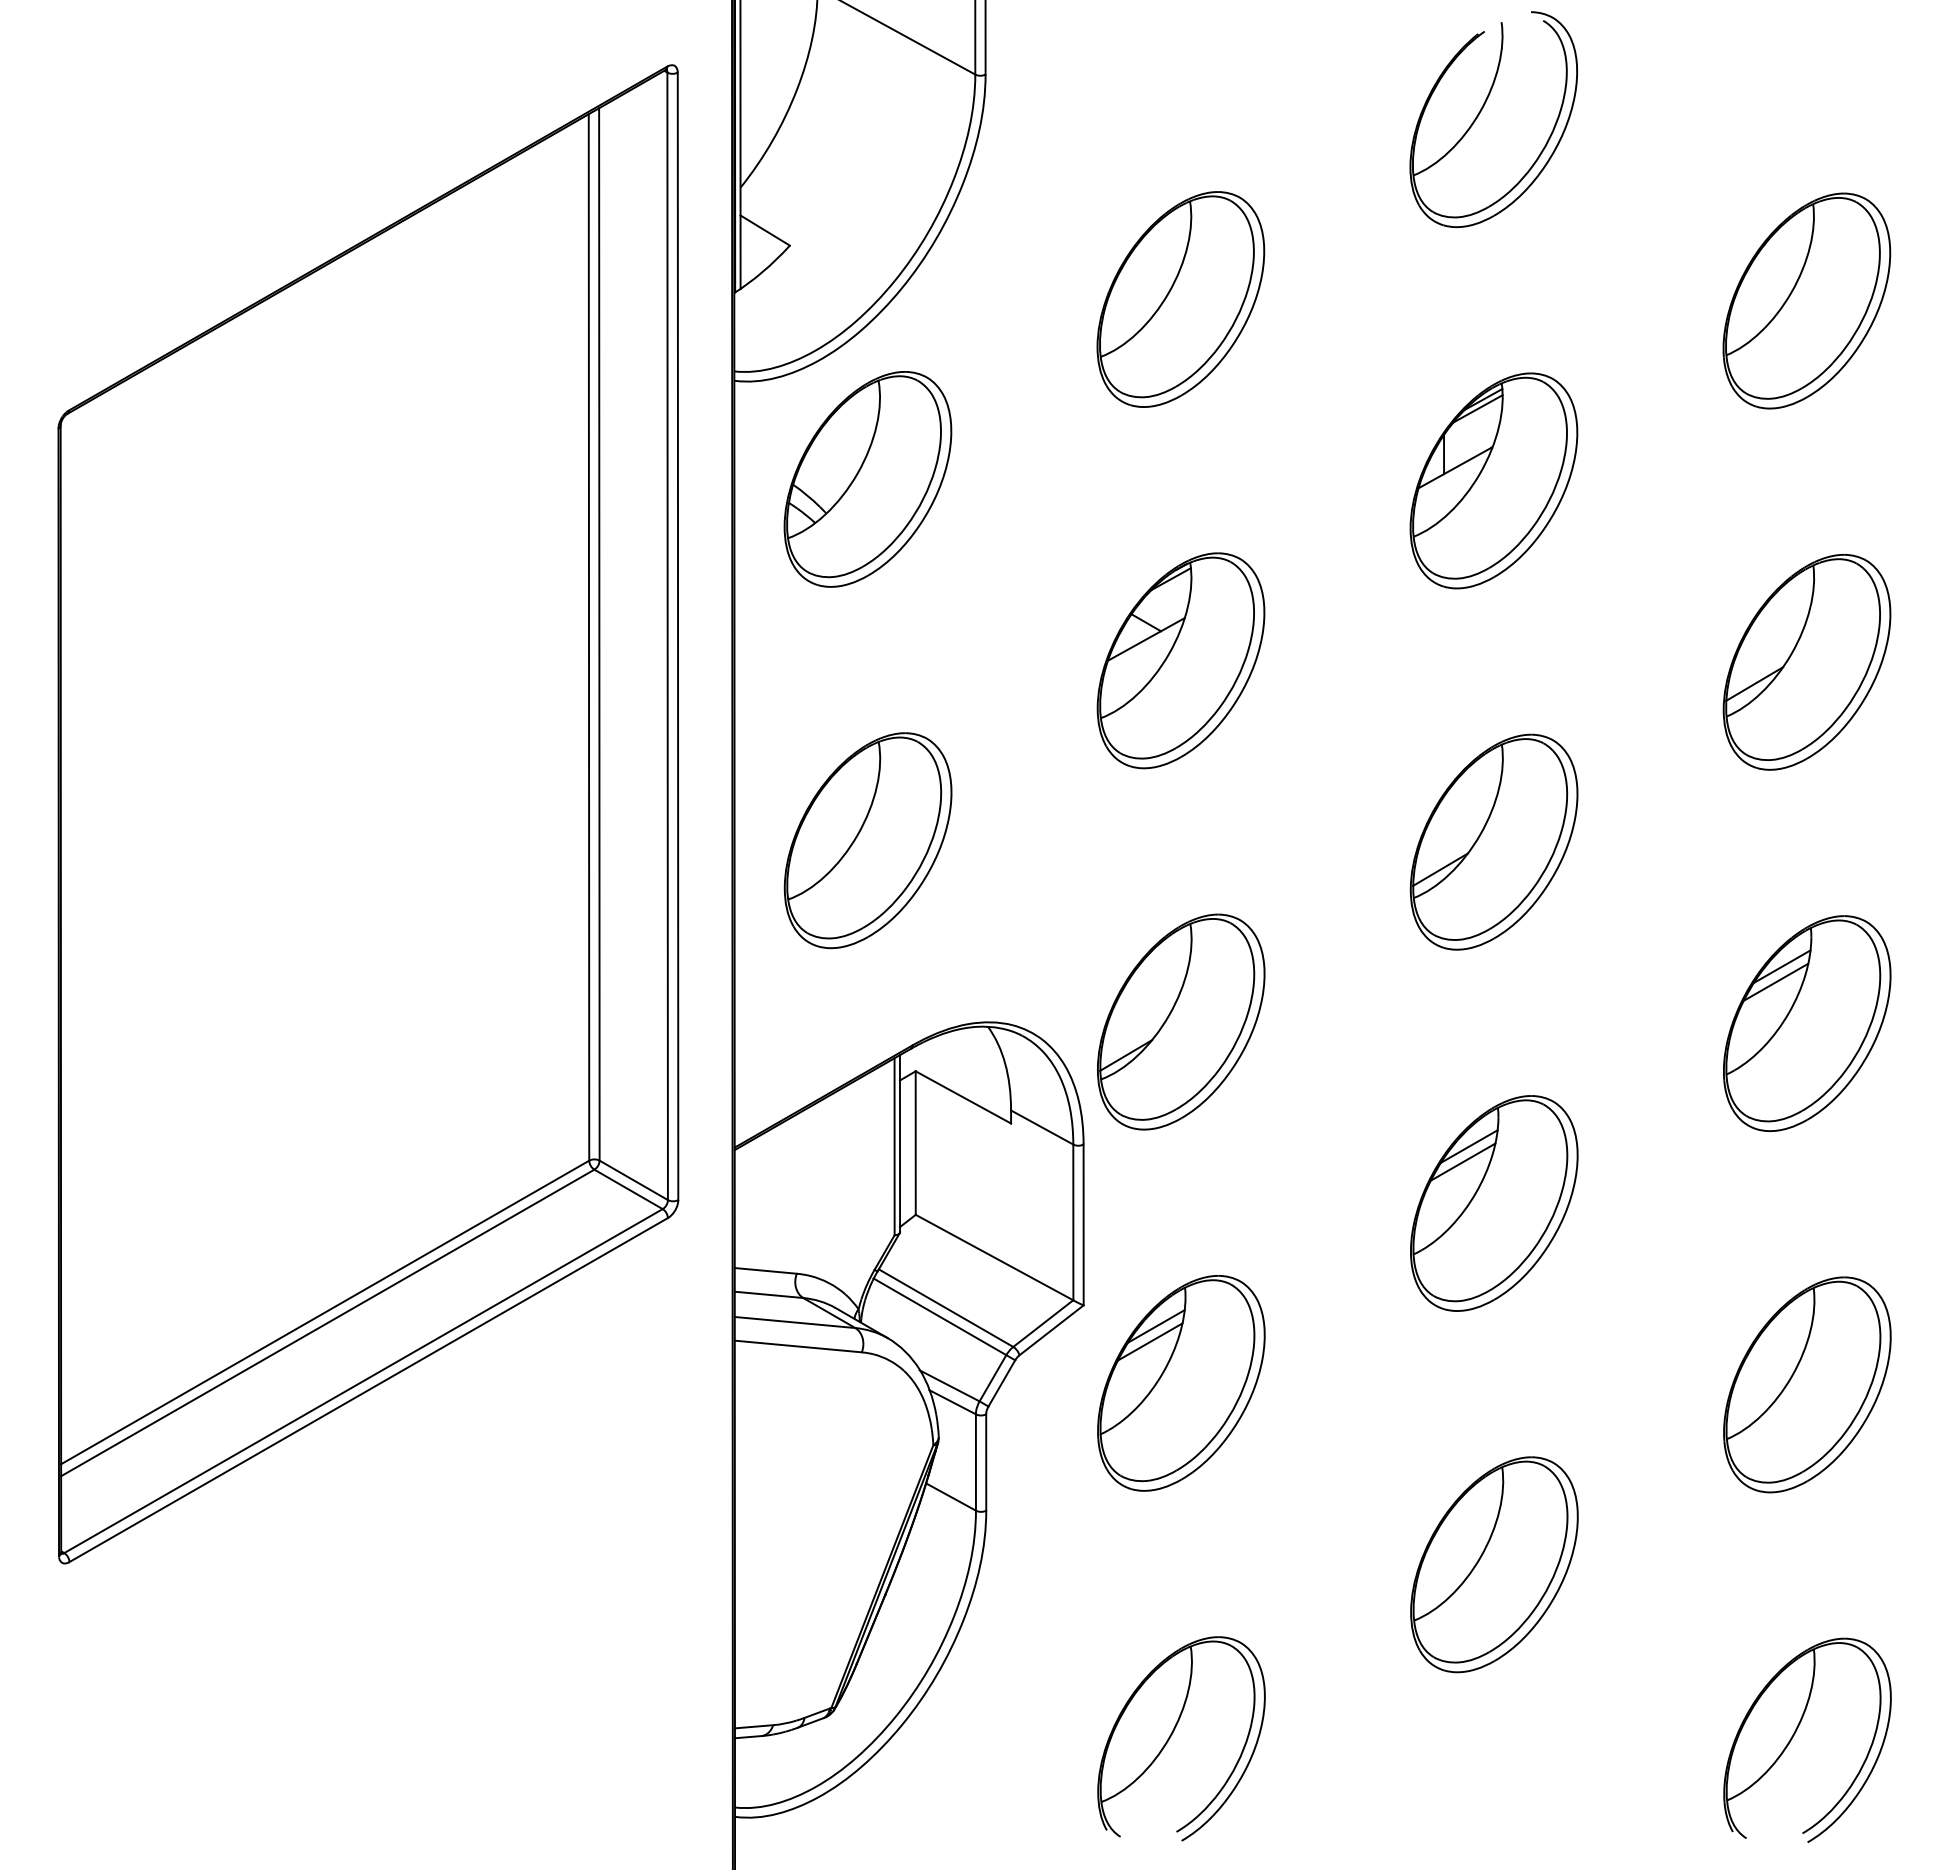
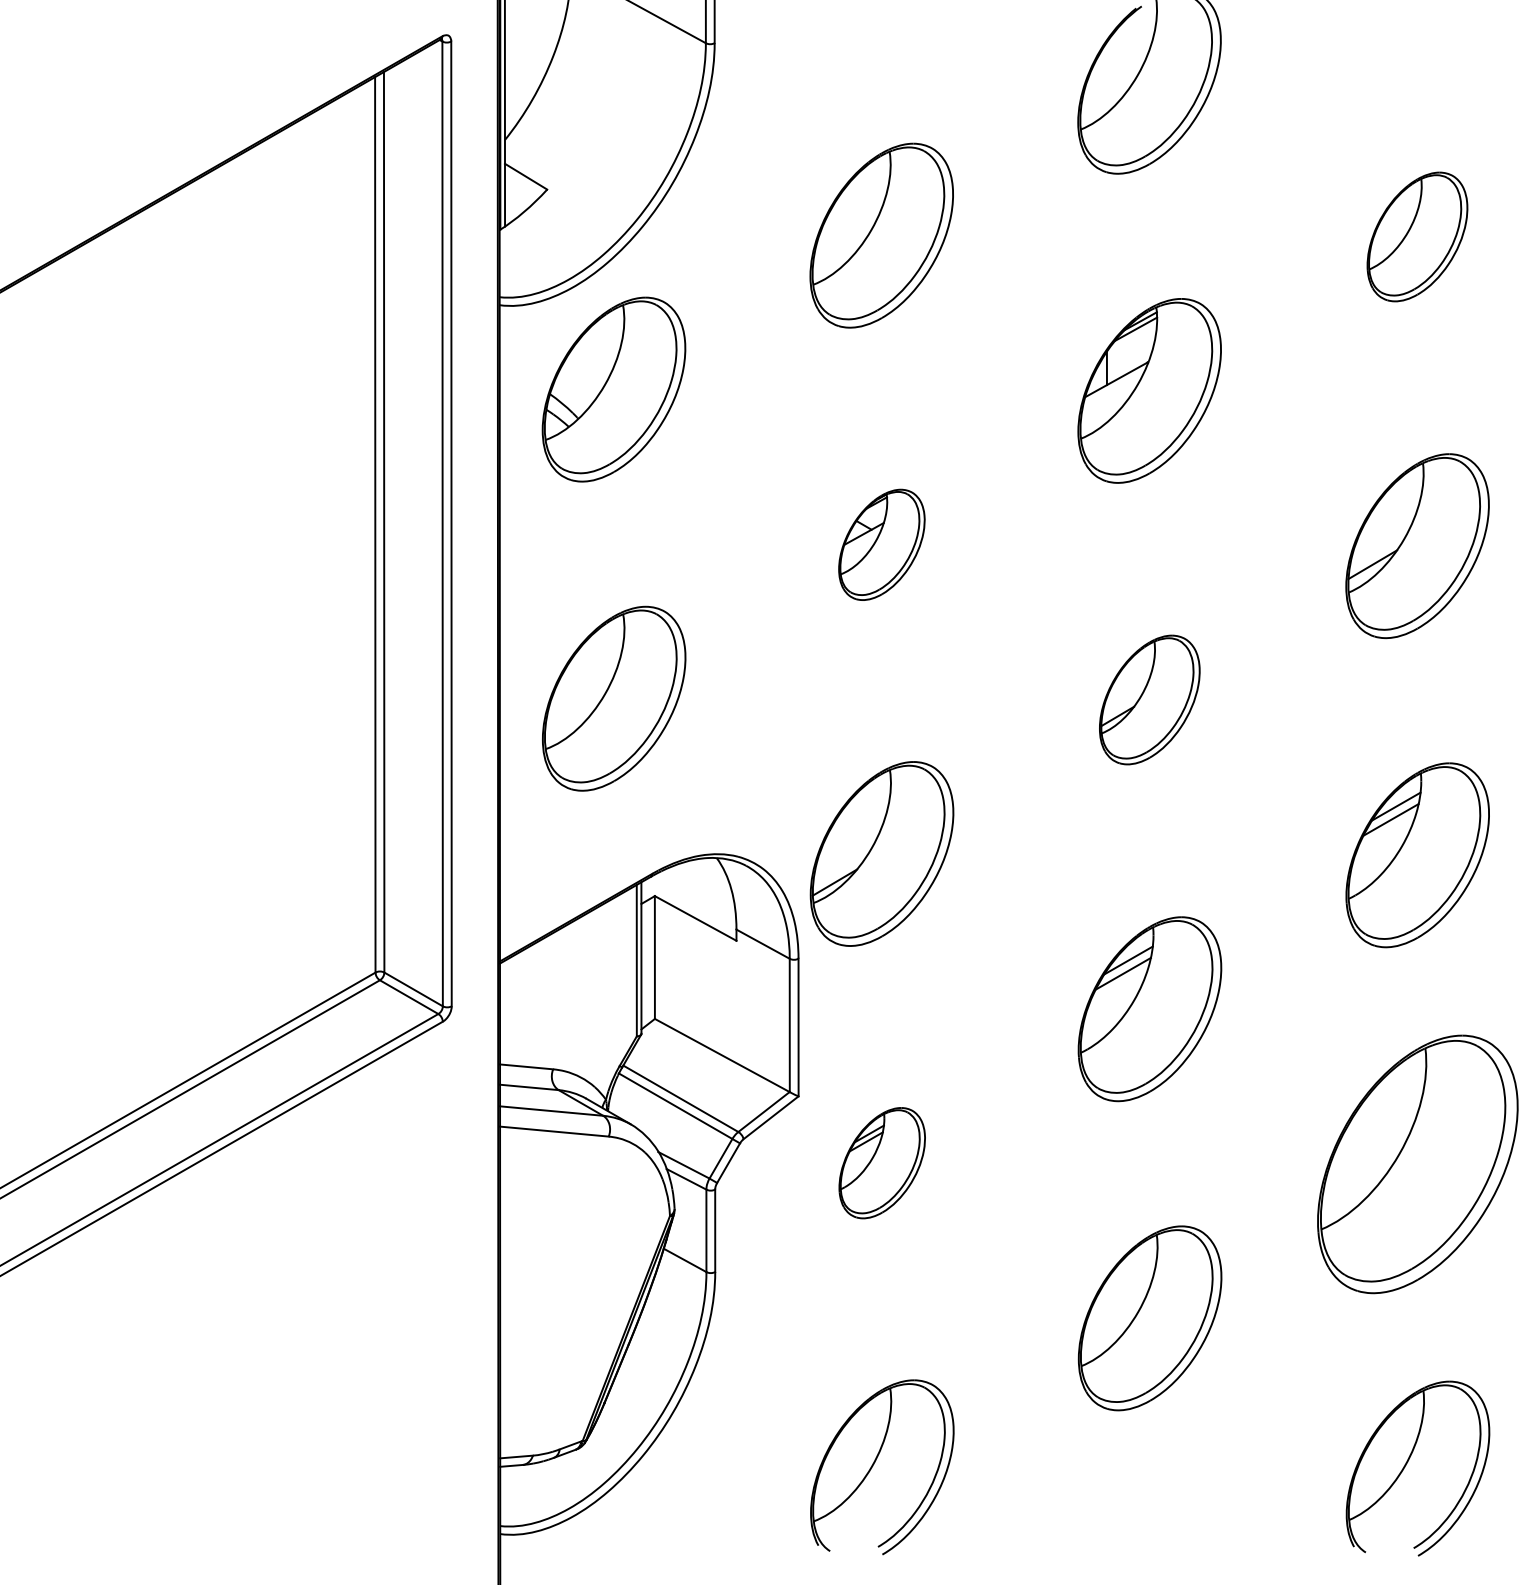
part: (1806, 300) -> (1417, 236), size x0.7
part: (1180, 660) -> (881, 544), size x0.6
part: (1493, 841) -> (1149, 699), size x0.7
part: (1181, 1383) -> (882, 1163), size x0.6
part: (1807, 1384) -> (1417, 1164), size x1.4

